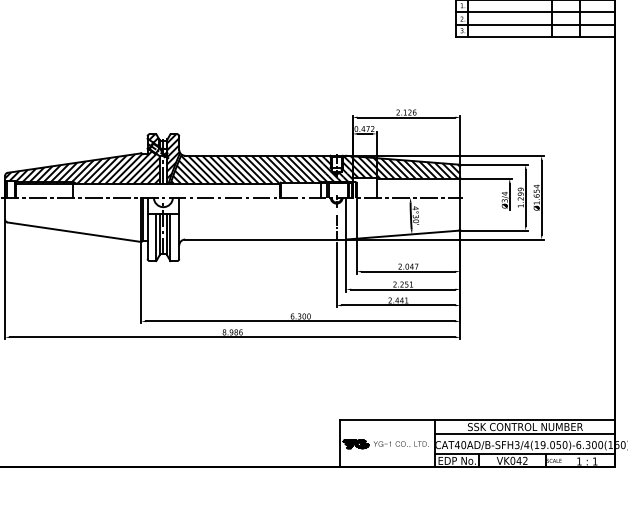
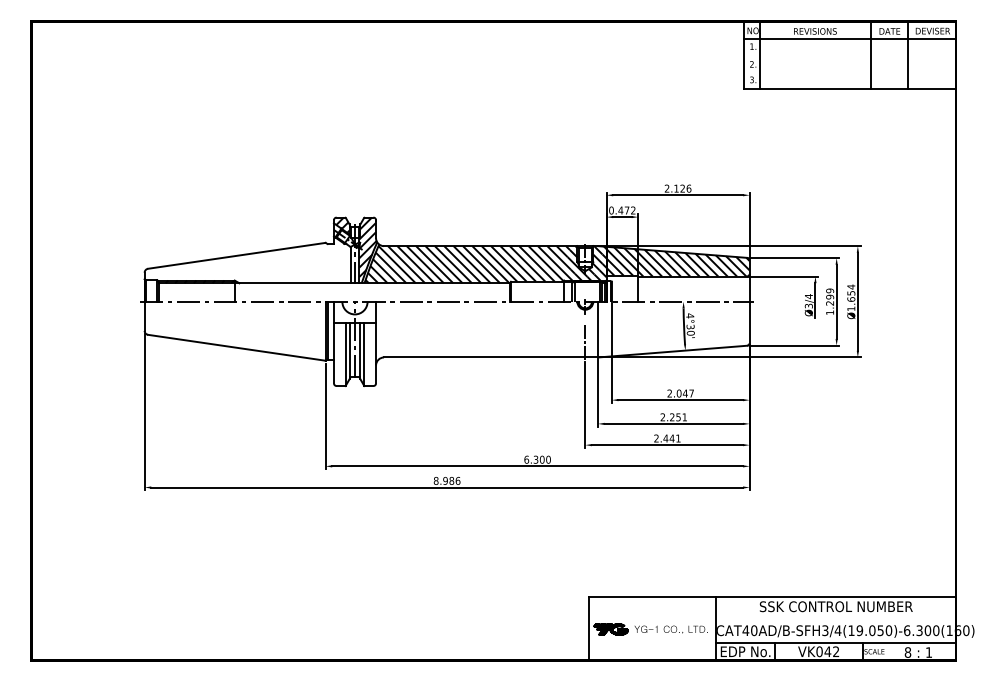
line: (535, 12) -> (849, 55), removed
line: (535, 25) -> (849, 72), removed
hatch: (82, 165) -> (247, 259), removed
line: (524, 434) -> (835, 616), removed
text: (579, 461) -> (907, 652), 1 -> 8

